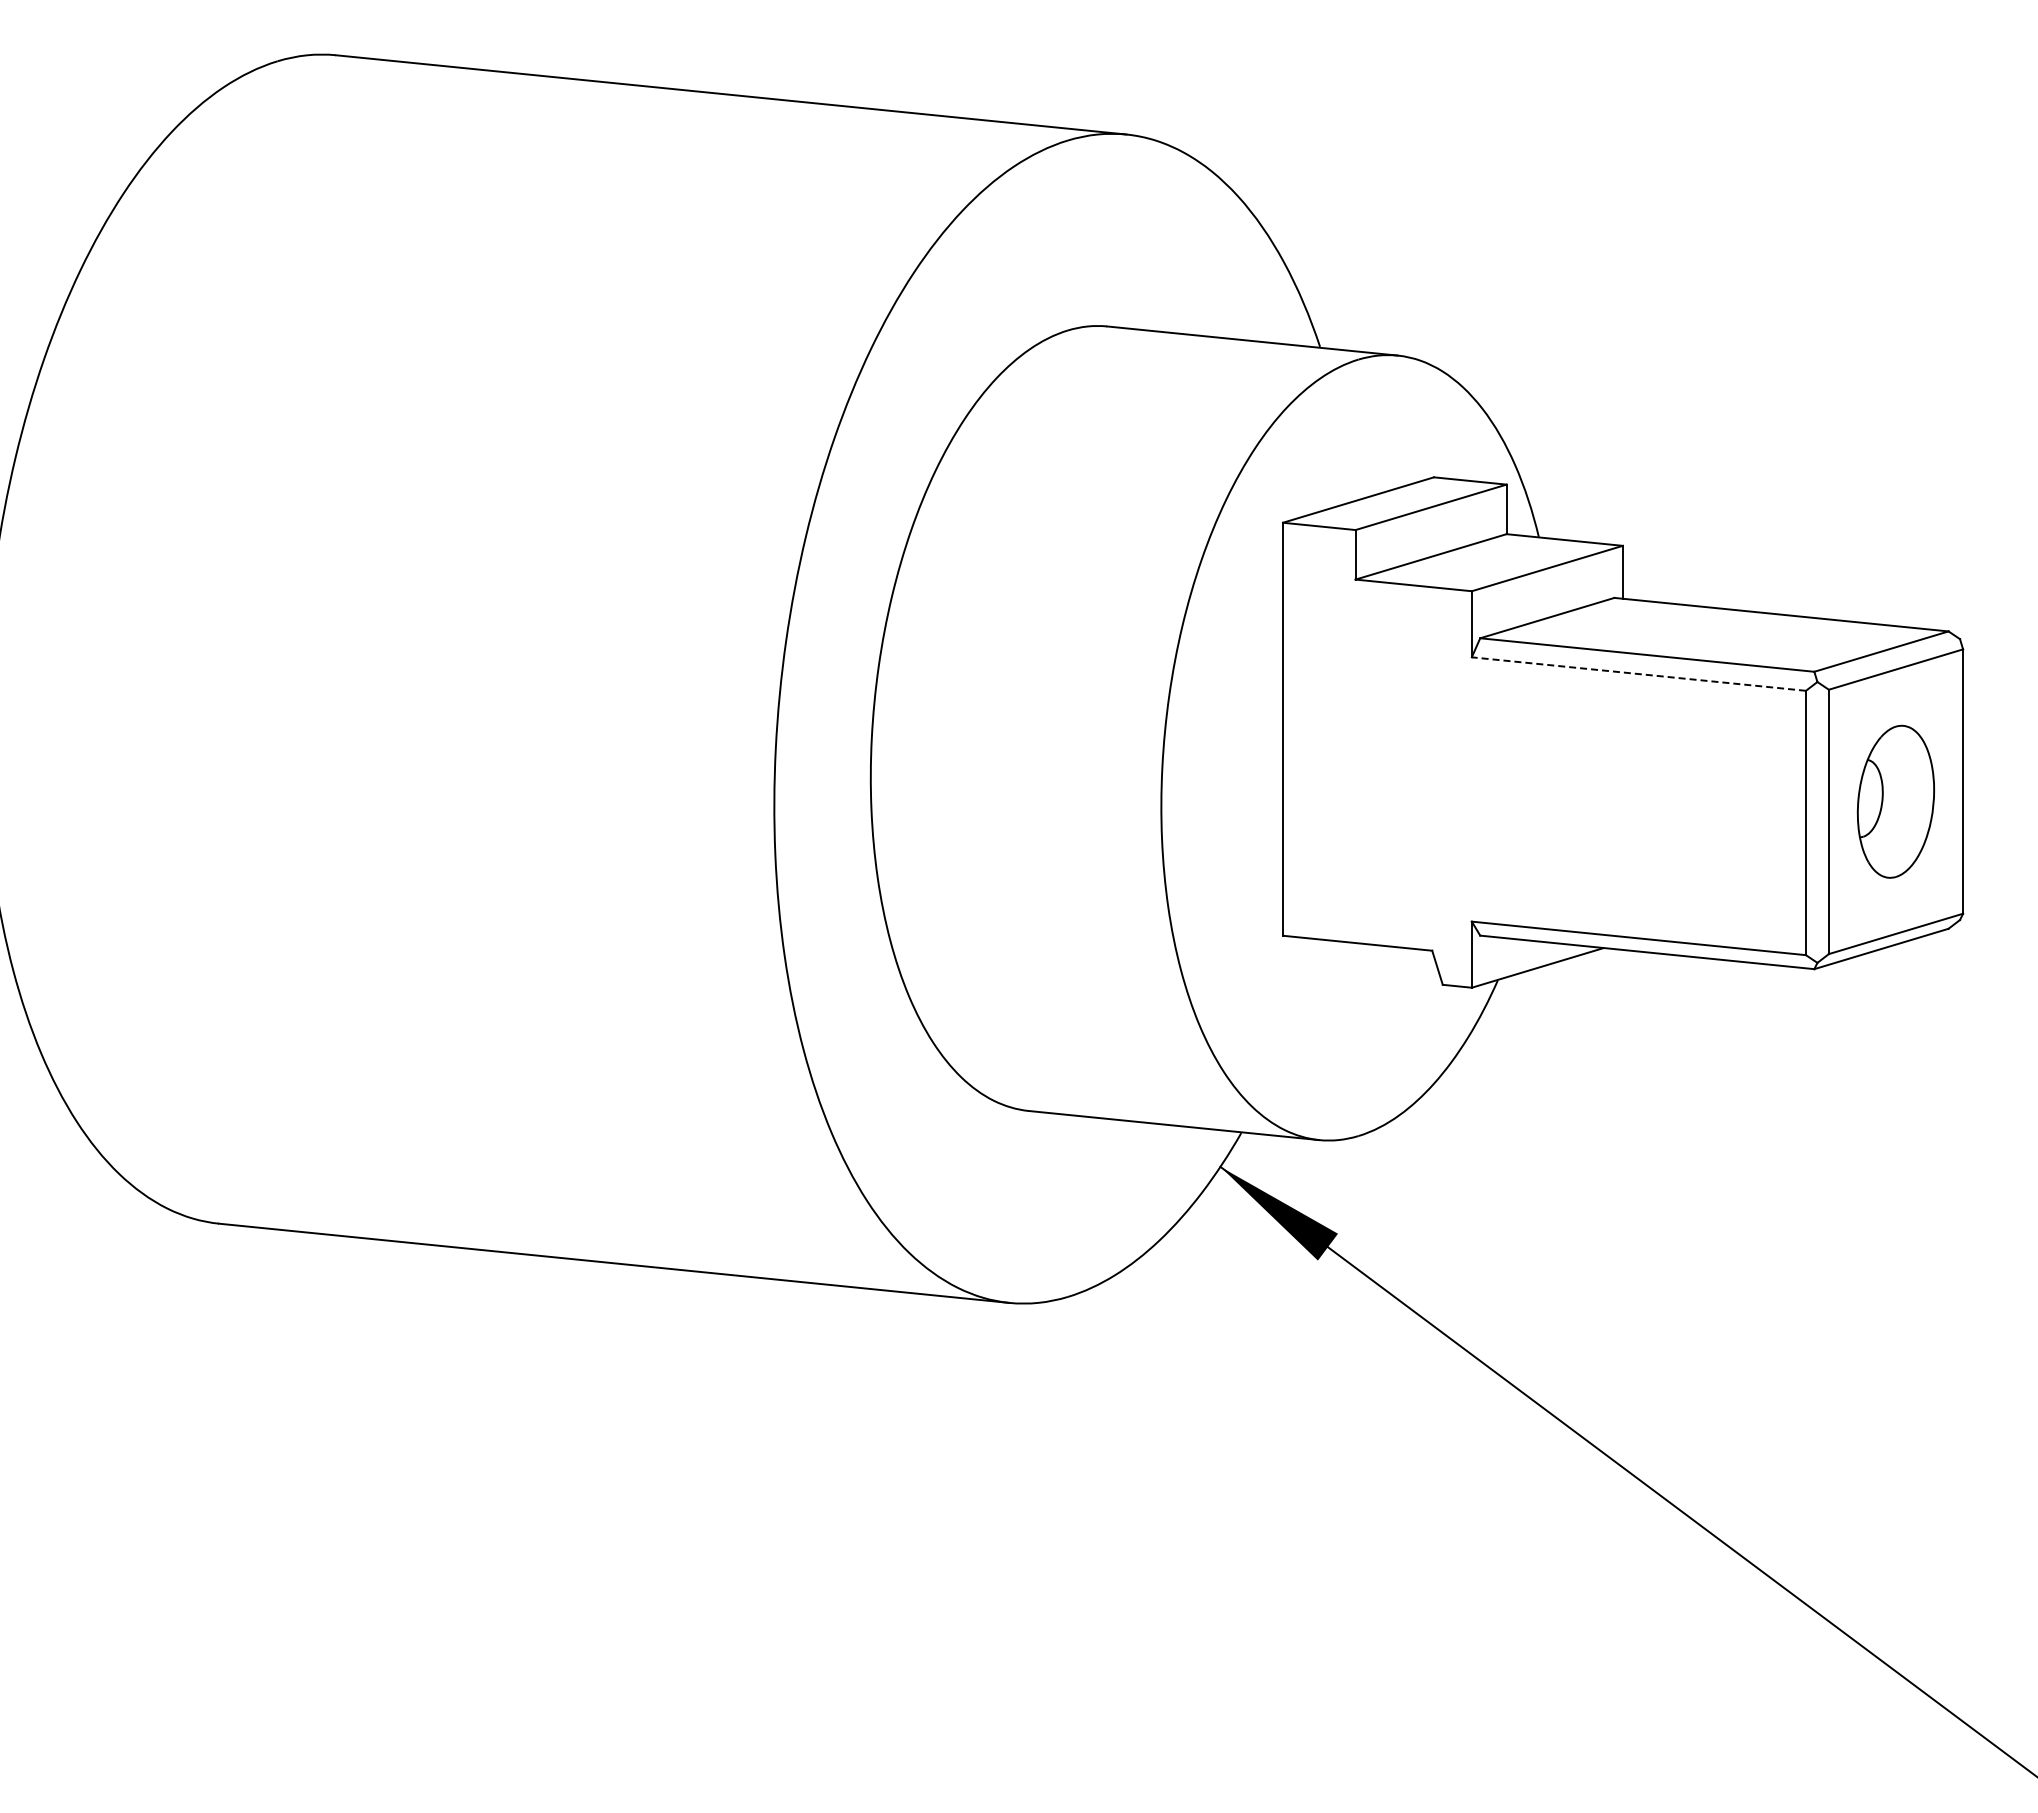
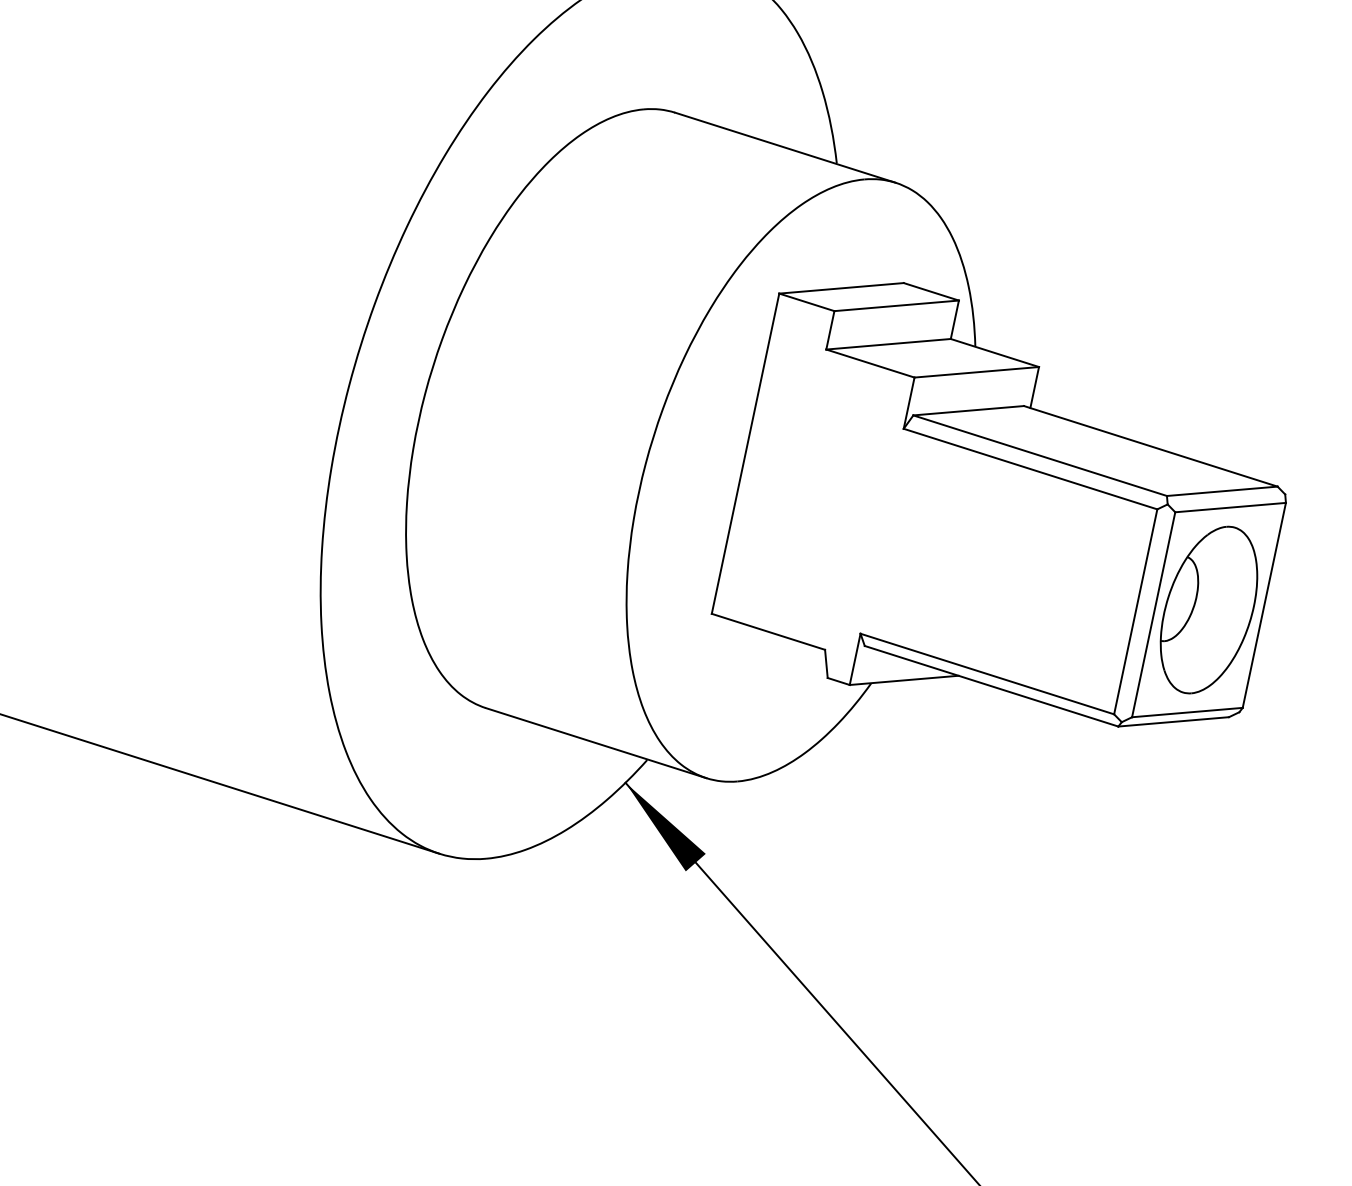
line: (1638, 674) -> (1030, 469), dashed -> solid
part: (1895, 801) -> (1208, 609), size x1.43

